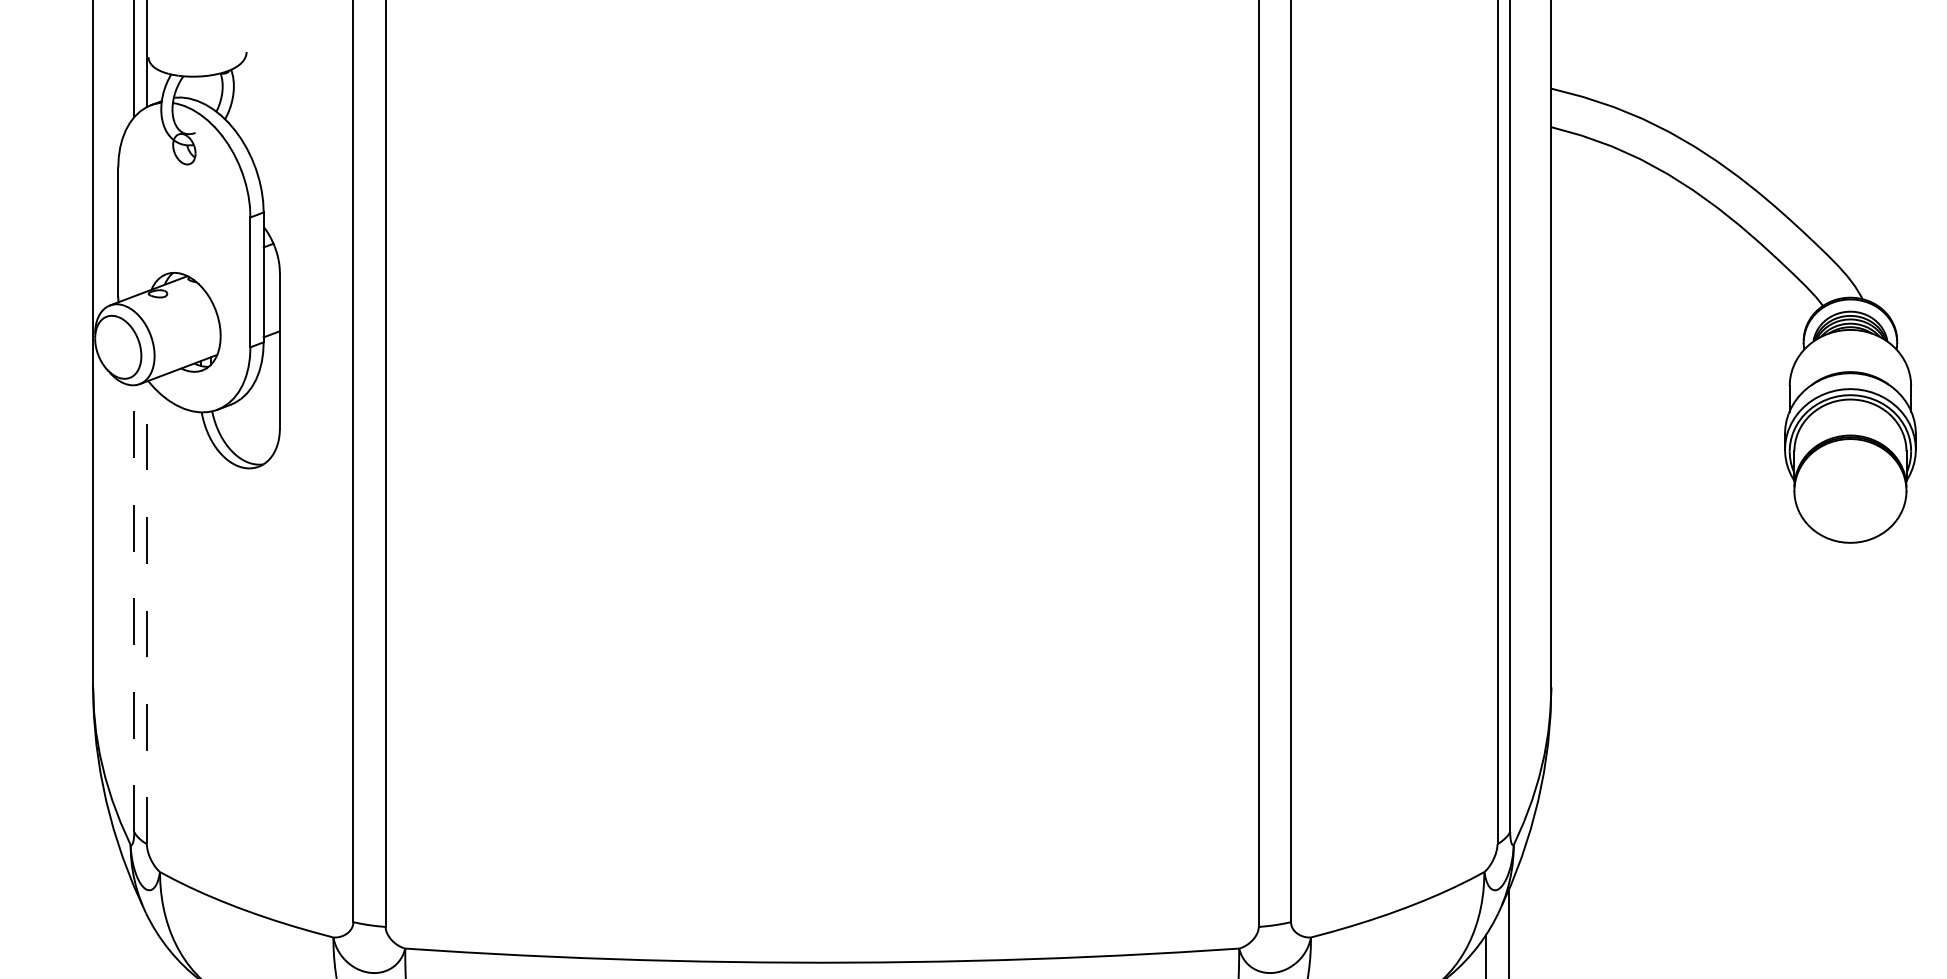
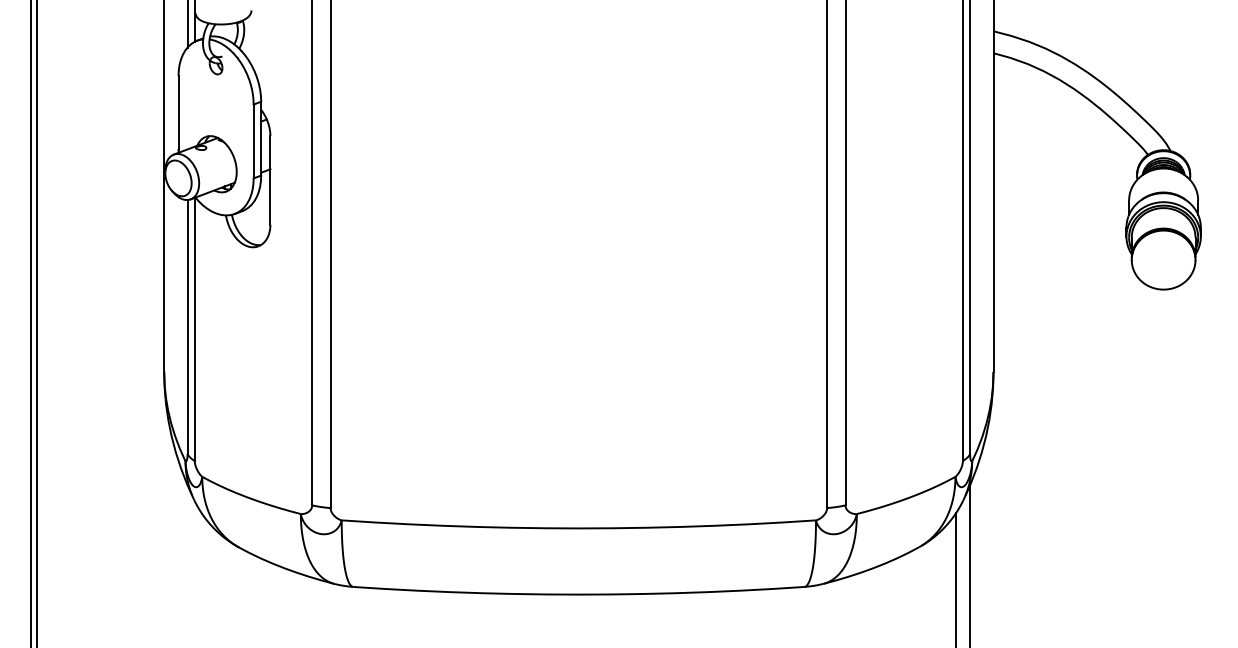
line: (134, 607) -> (187, 326), dashed -> solid
line: (146, 612) -> (194, 329), dashed -> solid

